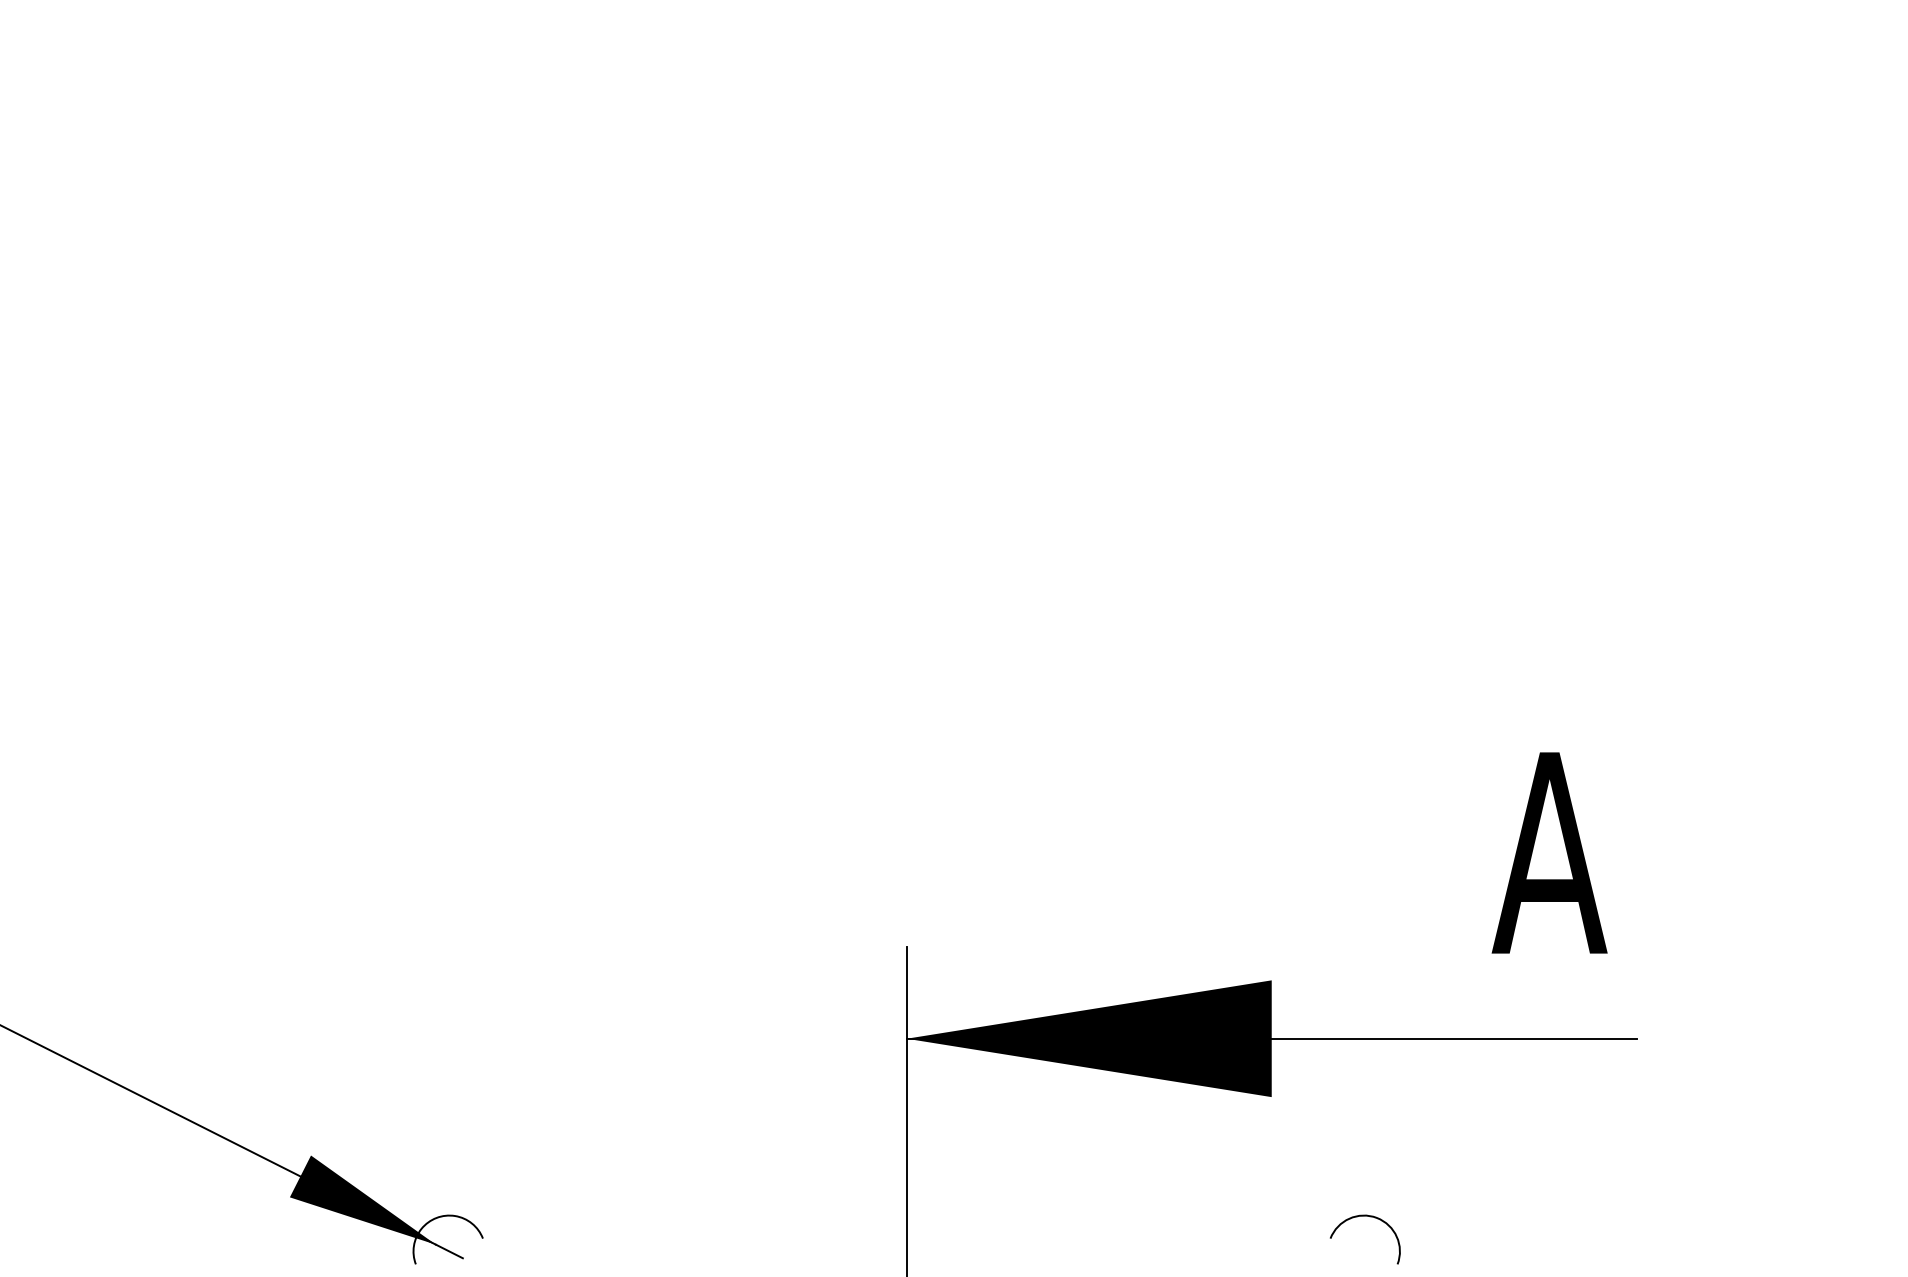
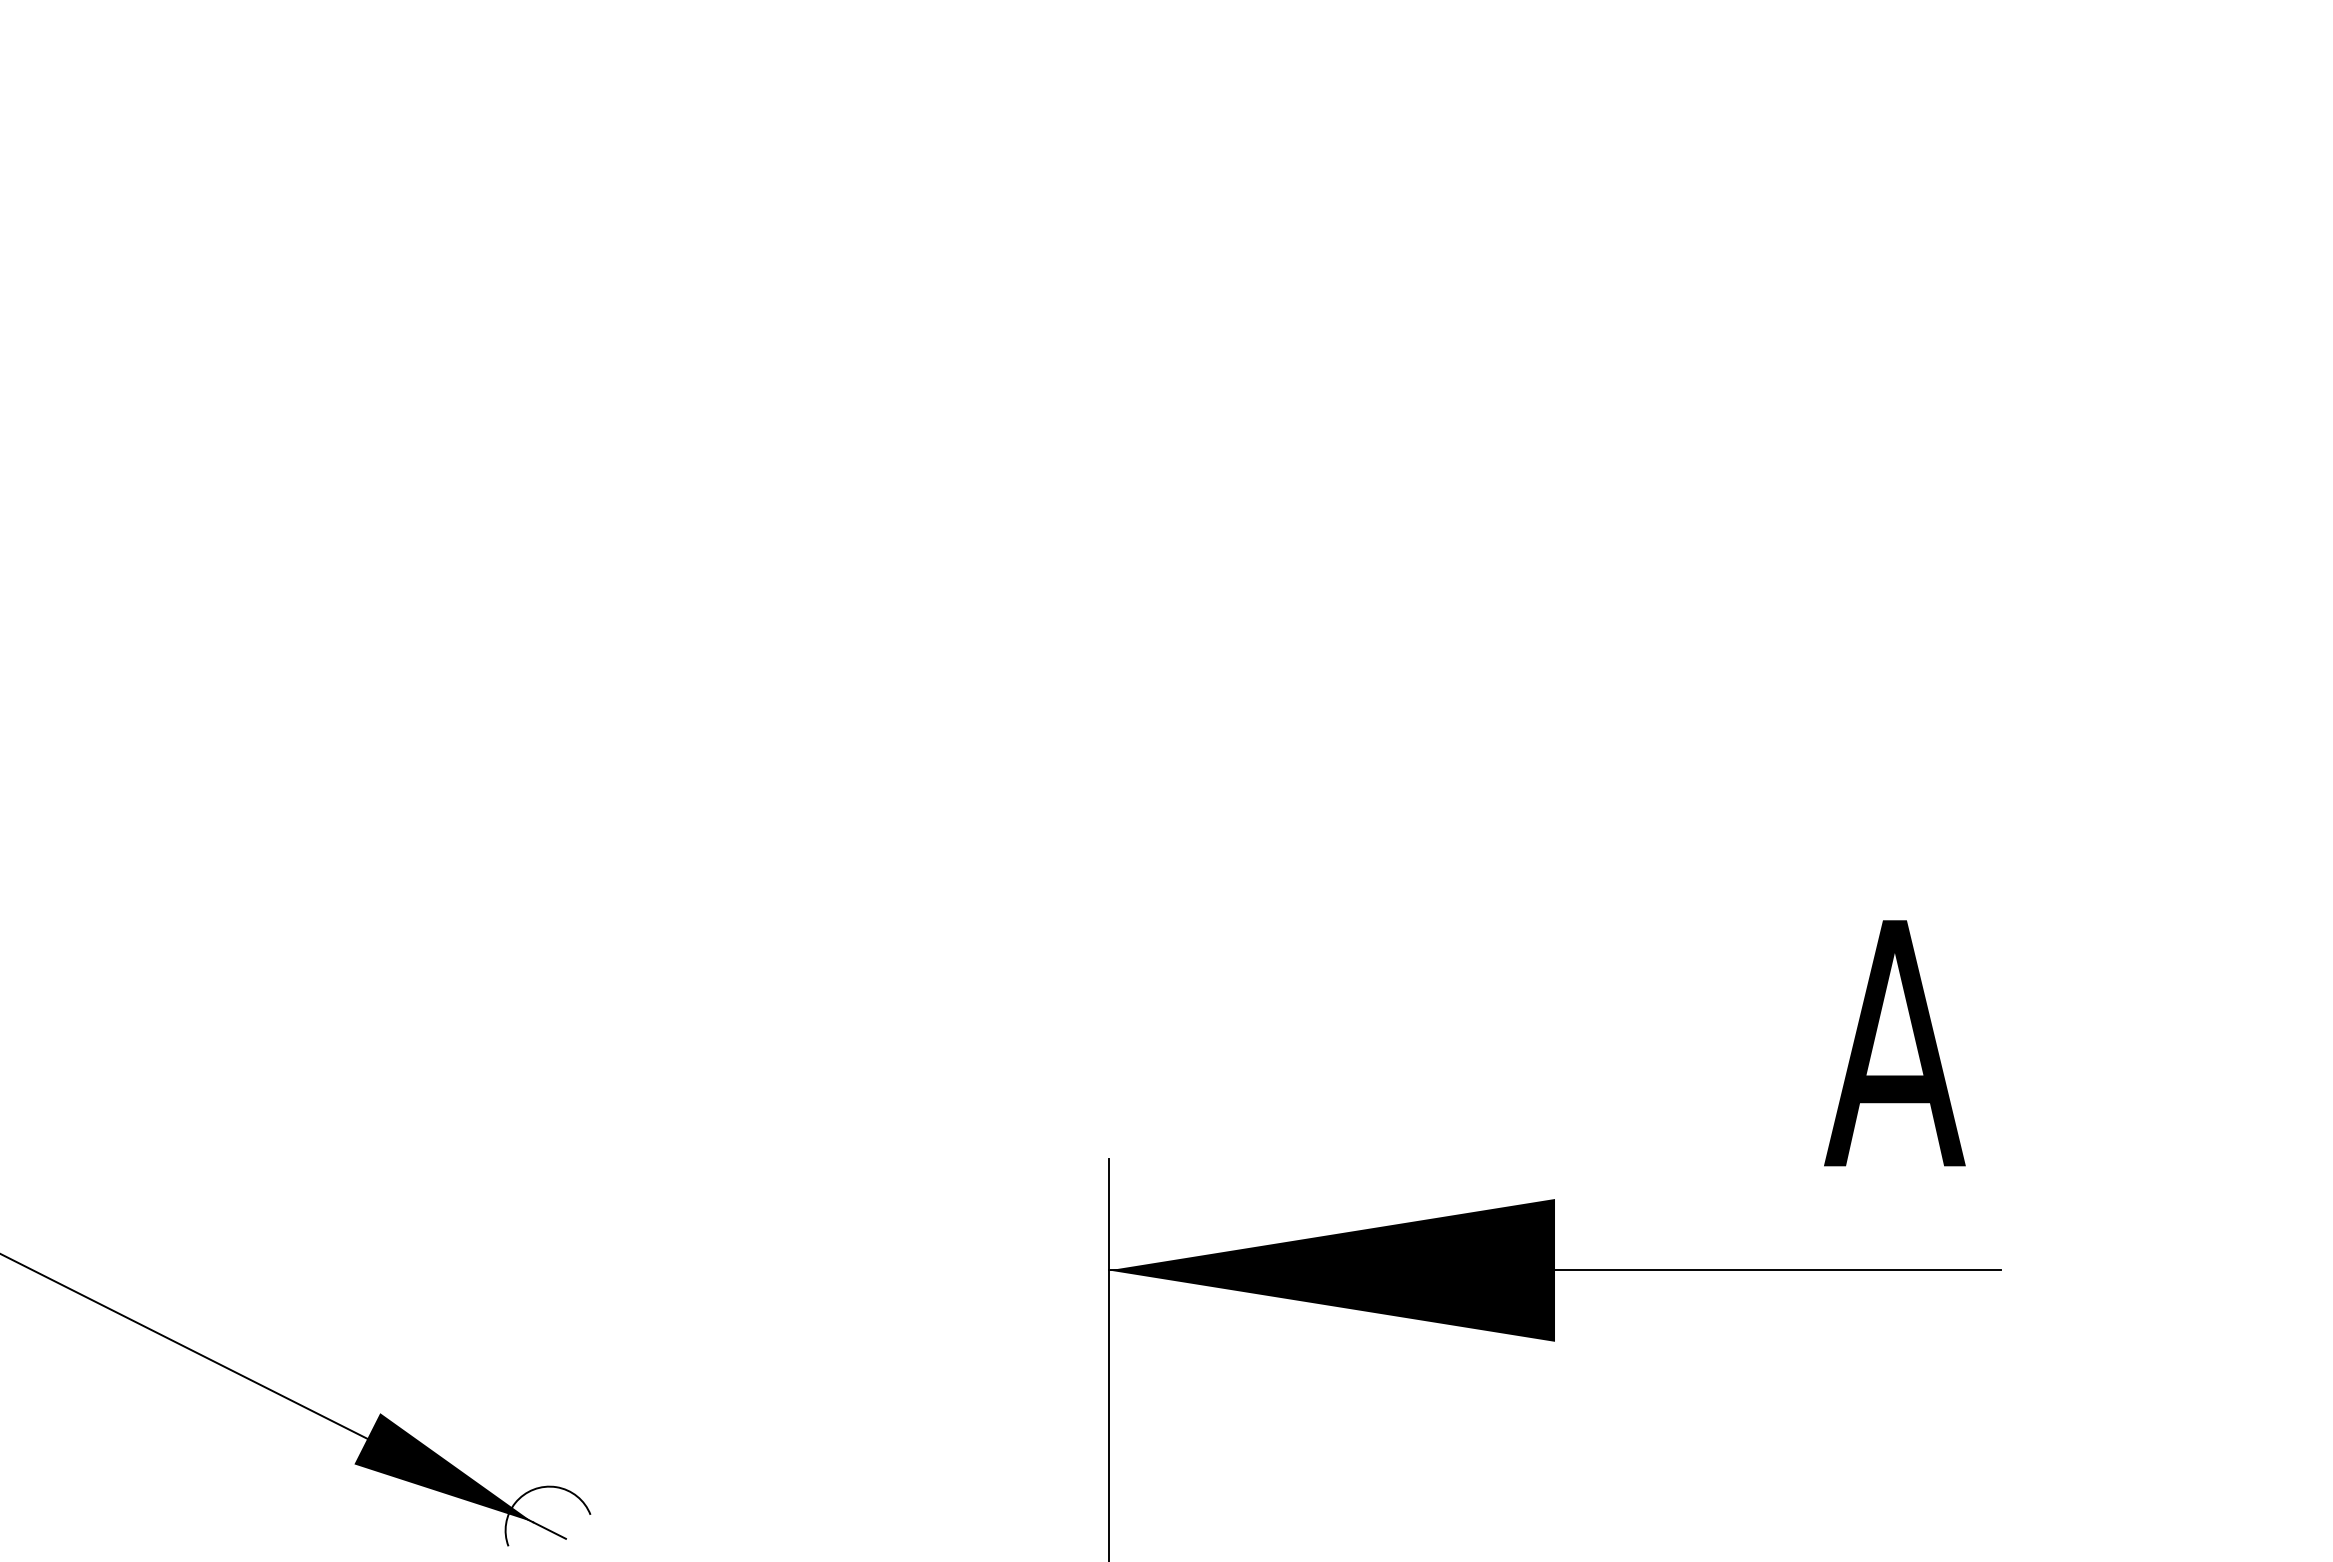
arc: (1369, 1217) -> (1674, 1488), removed

